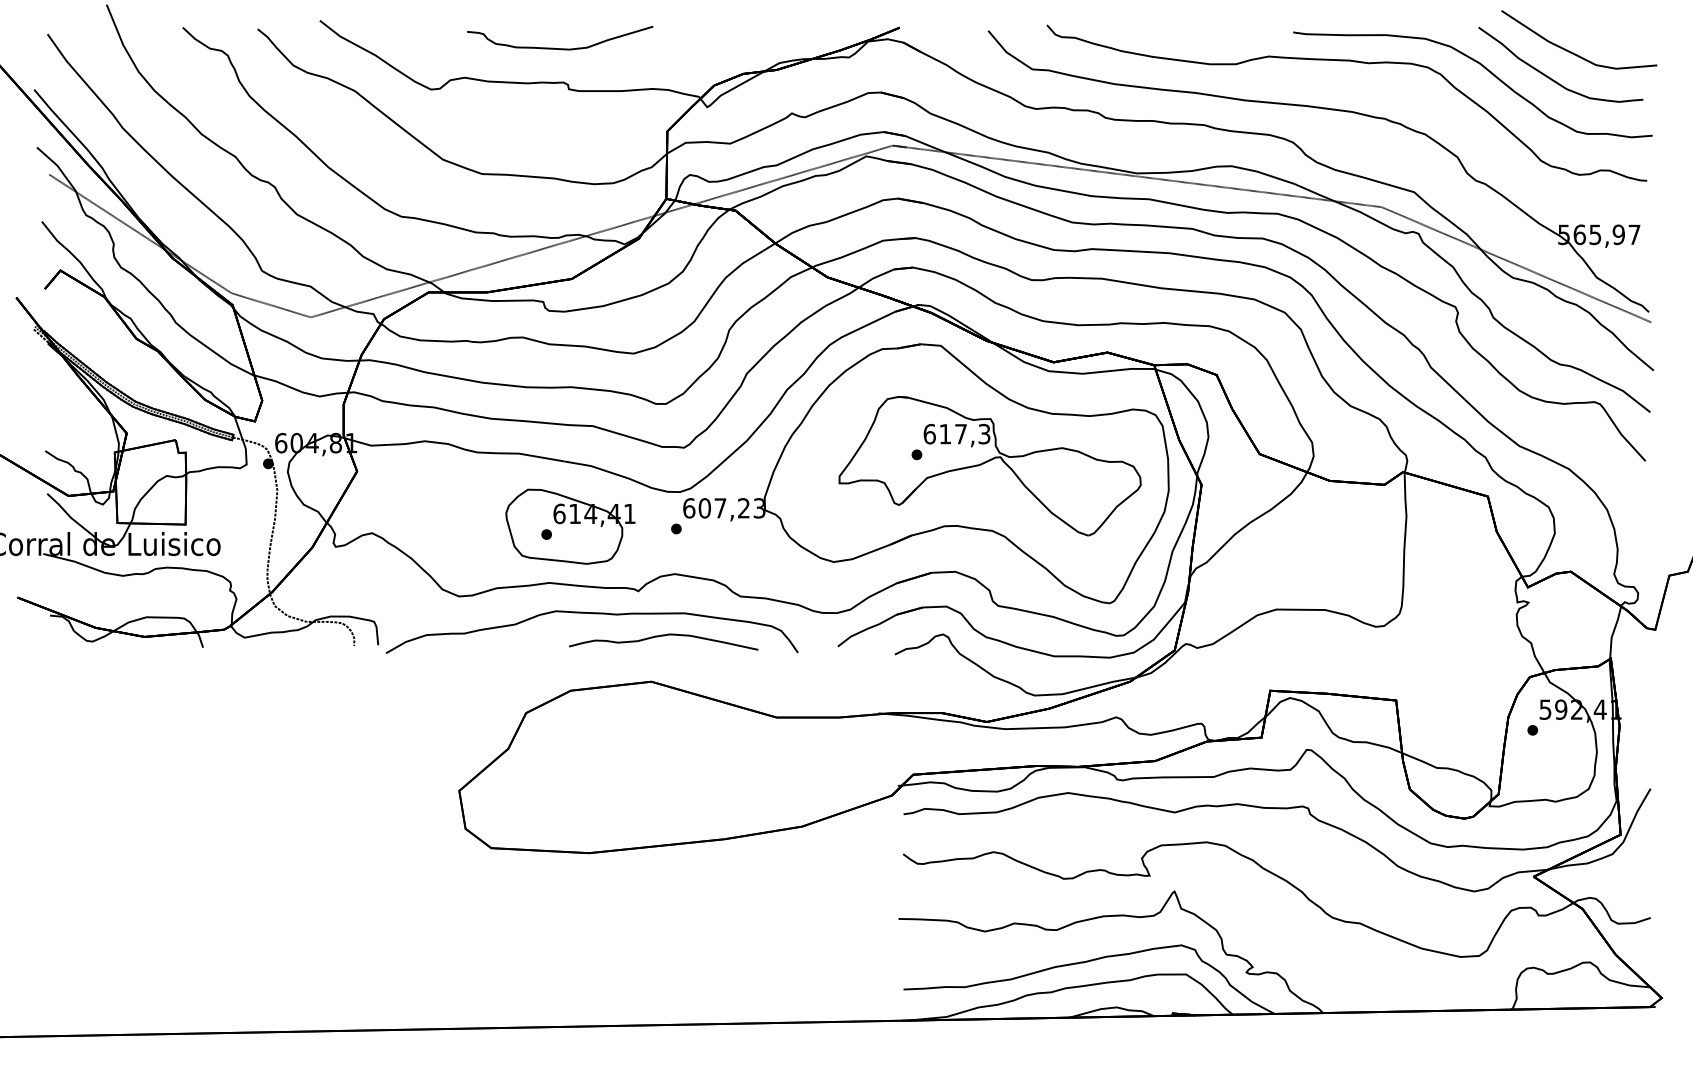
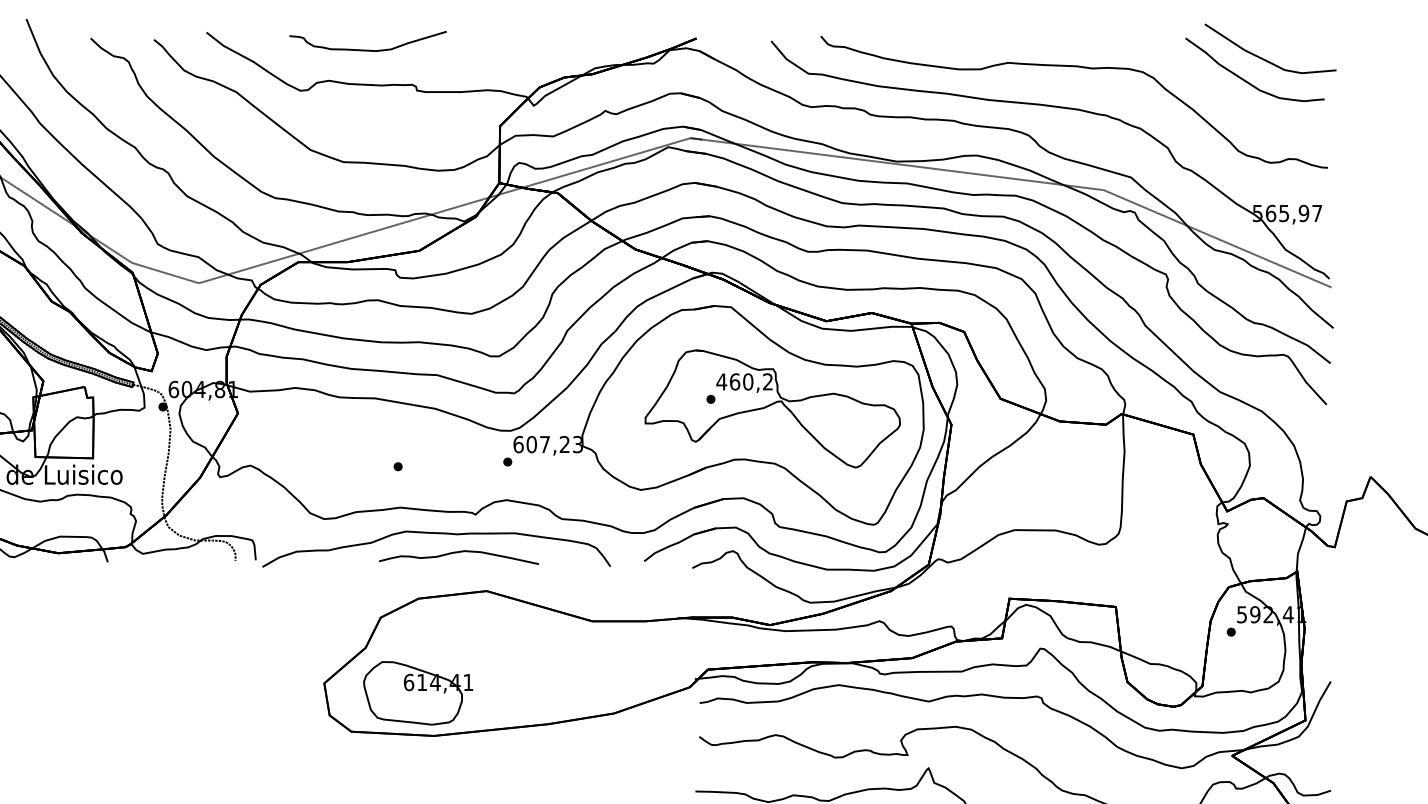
part: (560, 48) -> (368, 50), moved
curve: (1486, 70) -> (1192, 74), removed
text: (956, 433) -> (744, 381), 617,3 -> 460,2
part: (570, 526) -> (418, 693), moved
curve: (663, 636) -> (458, 552), moved

